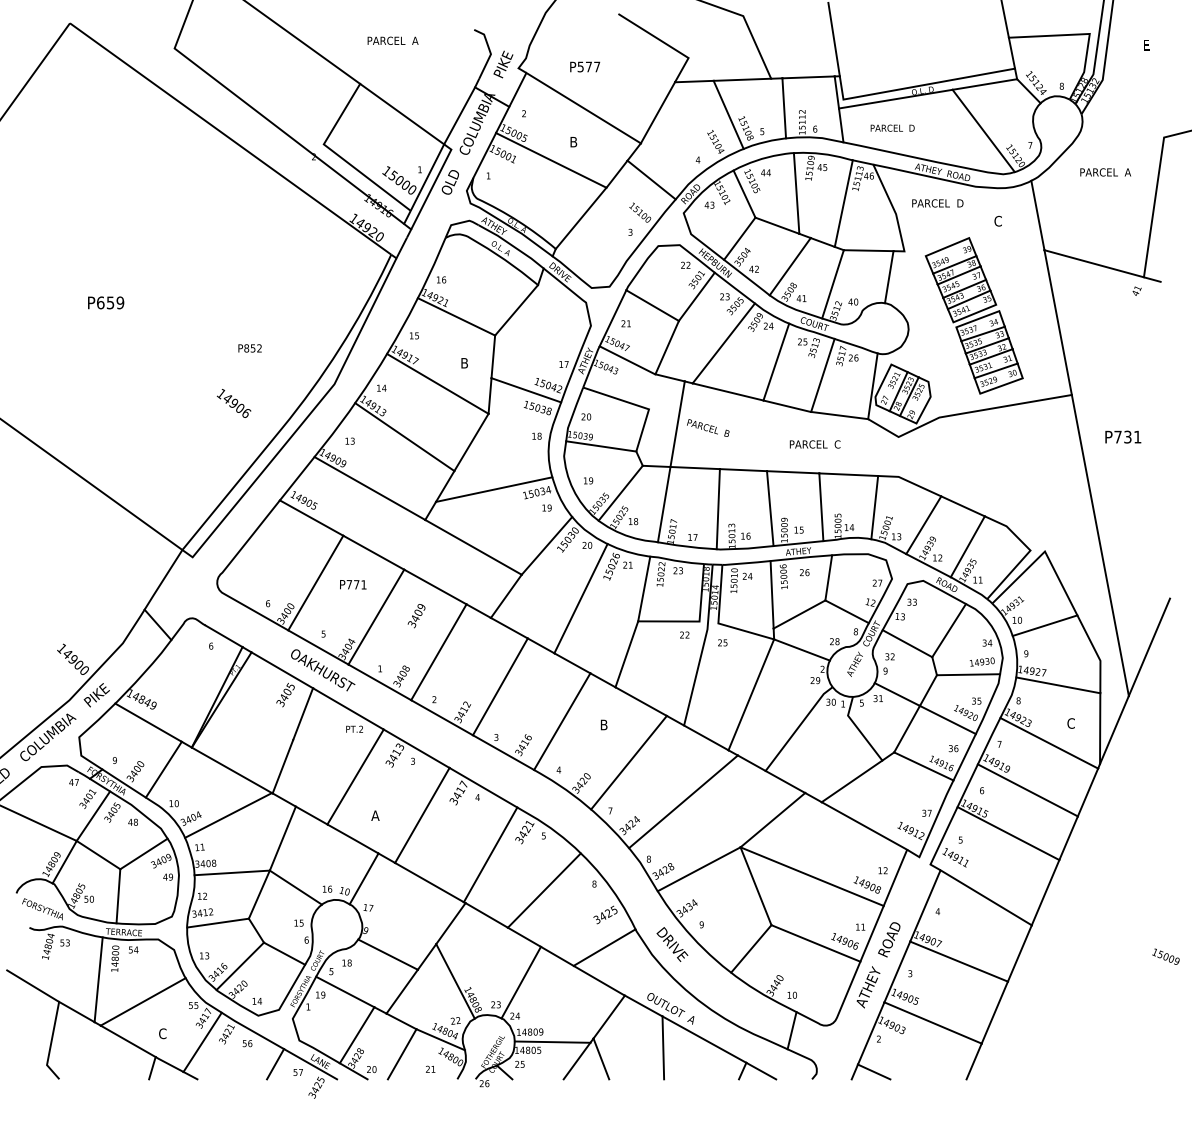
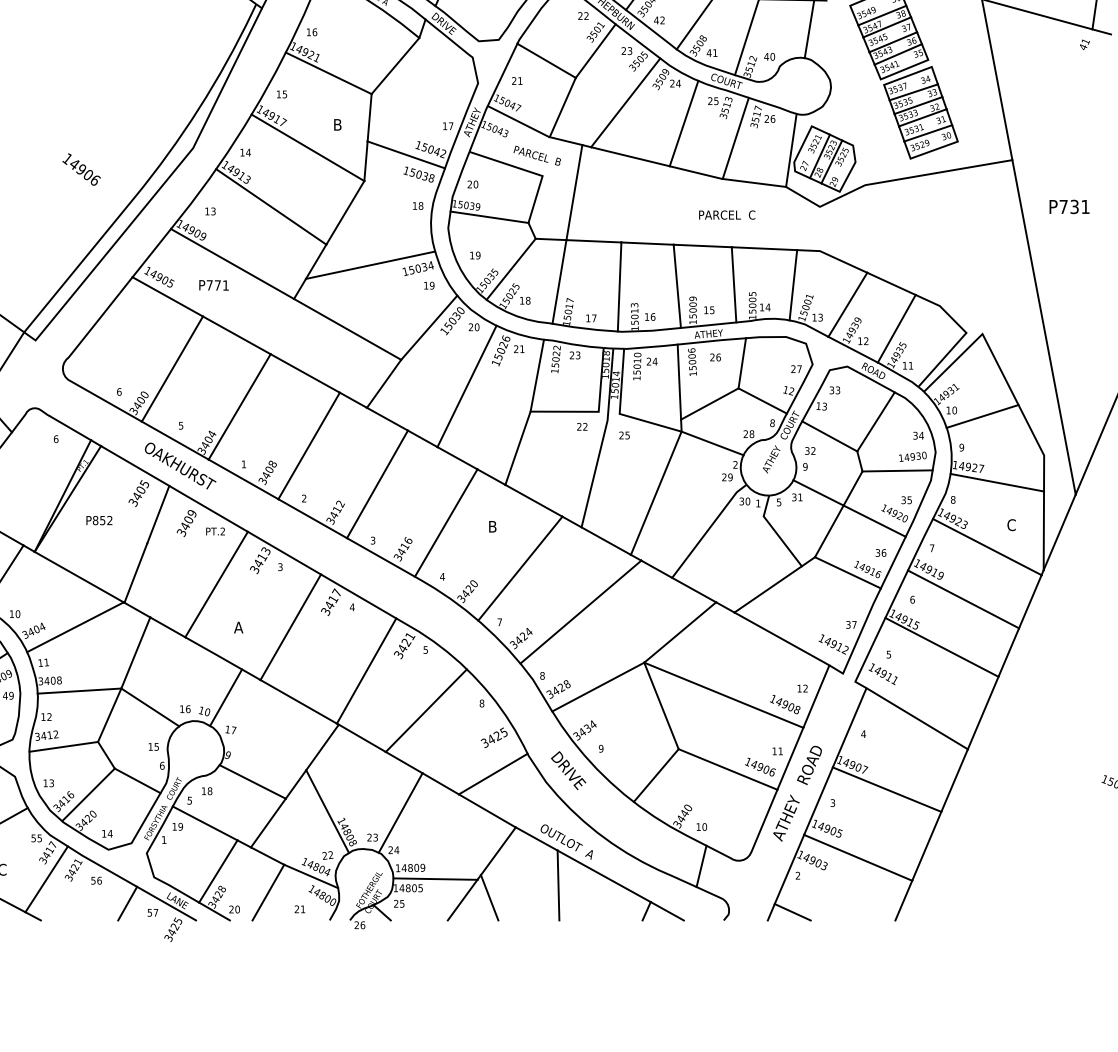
text: (249, 348) -> (98, 520), moved
text: (708, 427) -> (537, 155), moved
text: (353, 584) -> (214, 285), moved
text: (416, 616) -> (186, 523), moved

